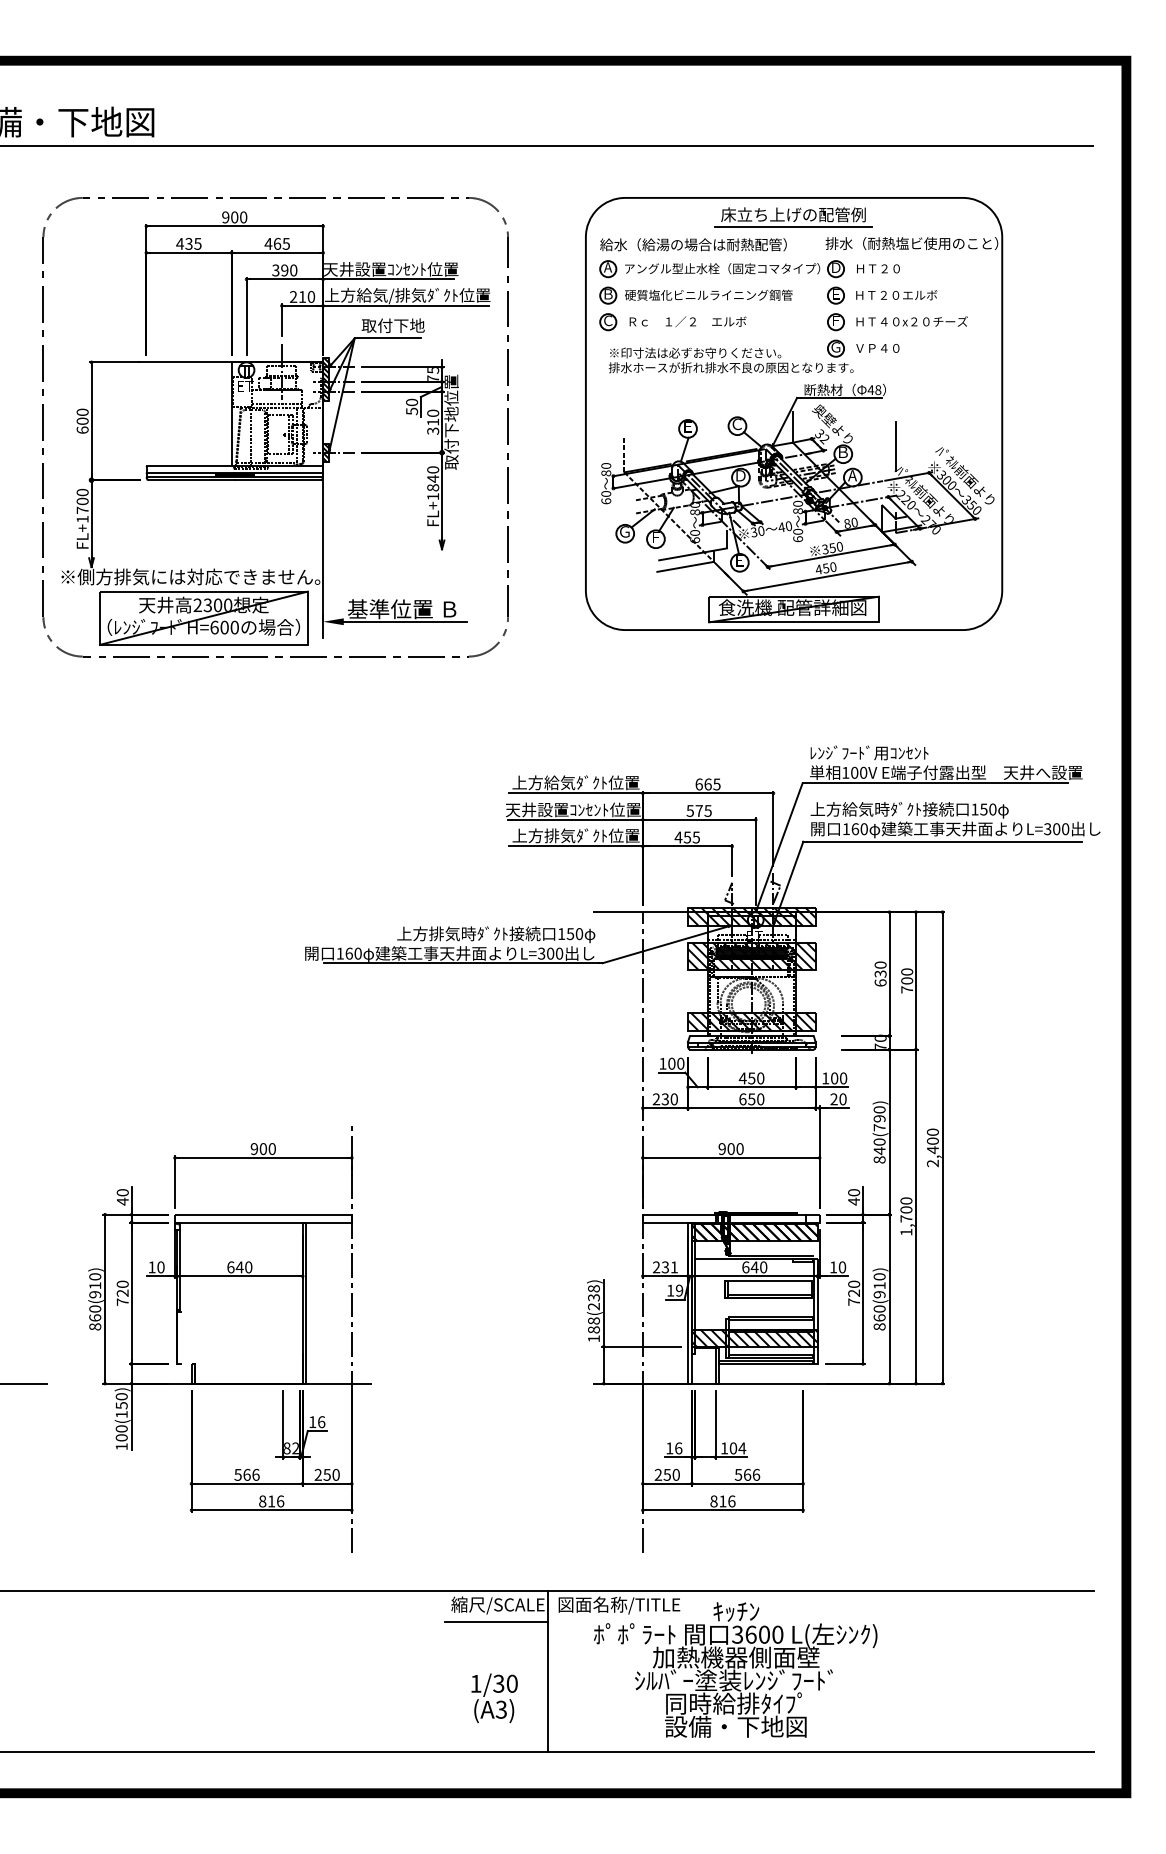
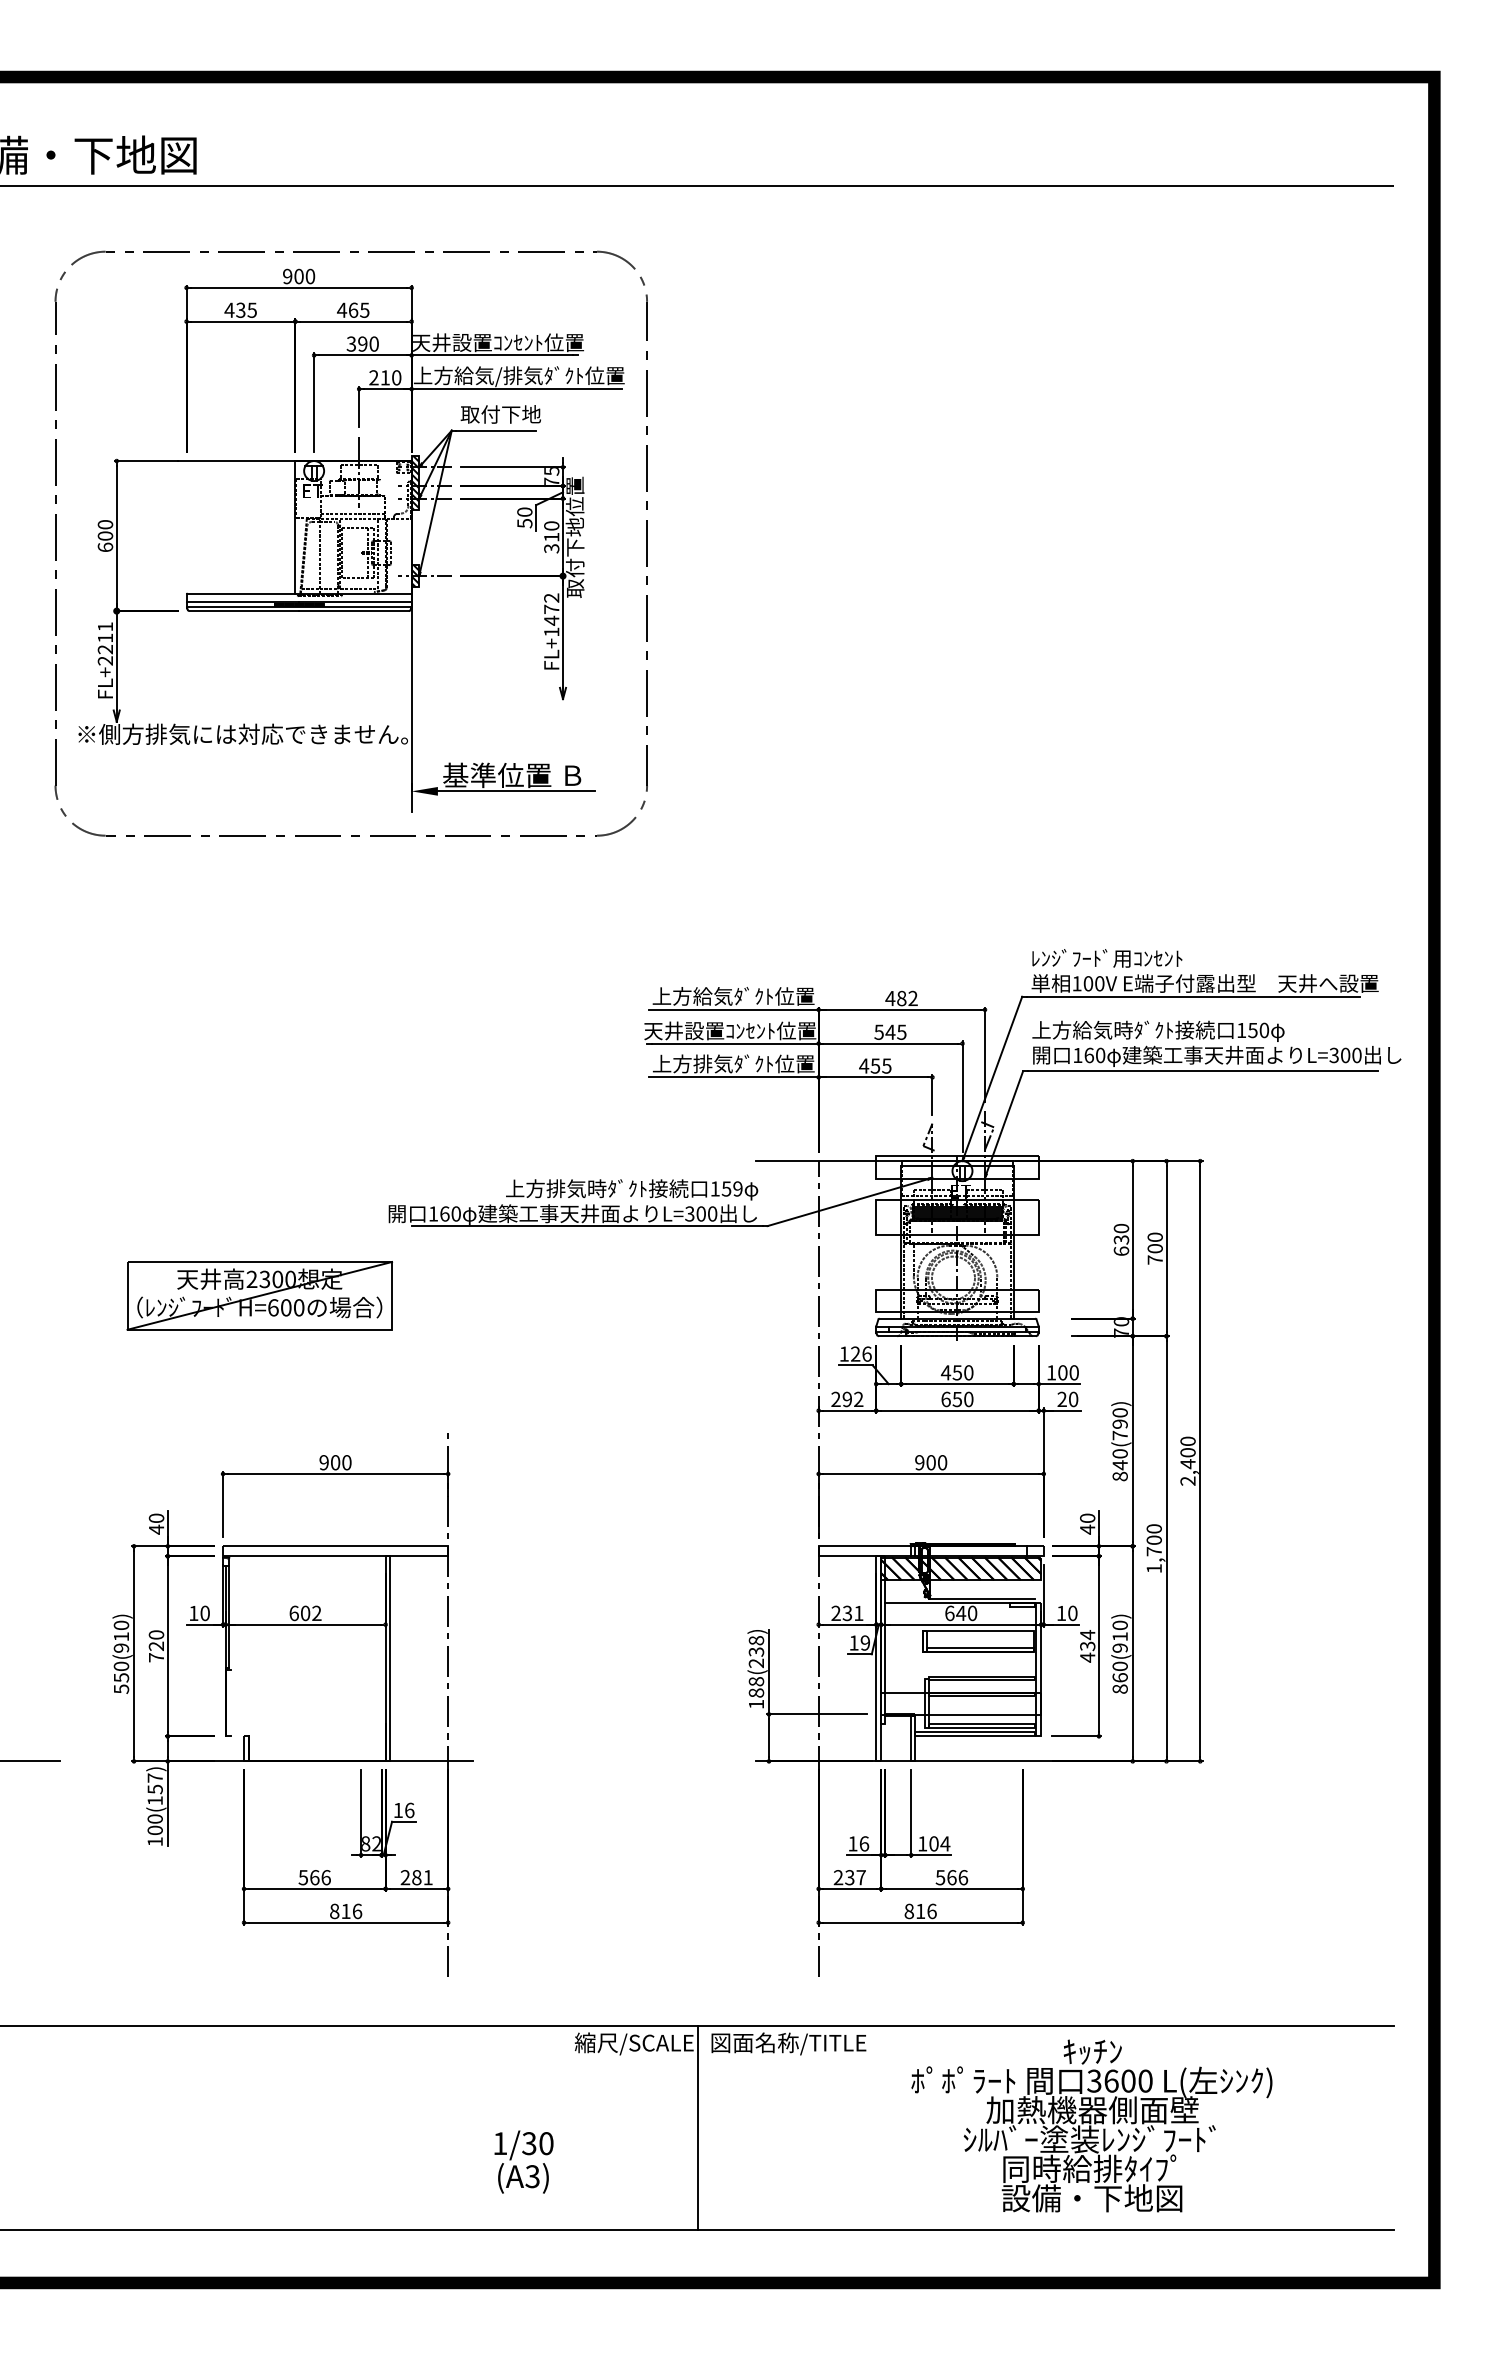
part: (794, 413) -> (1011, 526), removed
text: (432, 478) -> (551, 609), FL+1840 -> FL+1472
text: (82, 505) -> (105, 643), FL+1700 -> FL+2211
part: (203, 617) -> (259, 1295), moved
text: (707, 784) -> (901, 998), 665 -> 482
text: (699, 810) -> (890, 1031), 575 -> 545
hatch: (751, 917) -> (957, 1167), removed
text: (579, 933) -> (737, 1188), 150 -> 159
hatch: (751, 955) -> (957, 1216), removed
hatch: (751, 1021) -> (957, 1300), removed
text: (676, 1063) -> (861, 1353), 100 -> 126
text: (669, 1099) -> (852, 1399), 230 -> 292
text: (243, 1267) -> (310, 1613), 640 -> 602
text: (853, 1293) -> (1087, 1646), 720 -> 434
text: (95, 1322) -> (121, 1683), 860(910) -> 550(910)
hatch: (755, 1338) -> (961, 1703), removed
text: (121, 1396) -> (154, 1777), 100(150) -> 100(157)
text: (331, 1474) -> (422, 1877), 250 -> 281
text: (671, 1474) -> (855, 1877), 250 -> 237
line: (495, 1621) -> (631, 2064), removed
text: (735, 1669) -> (1091, 2125), moved
text: (494, 1697) -> (523, 2161), moved

